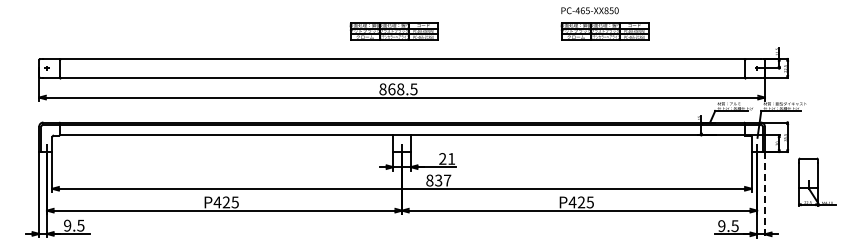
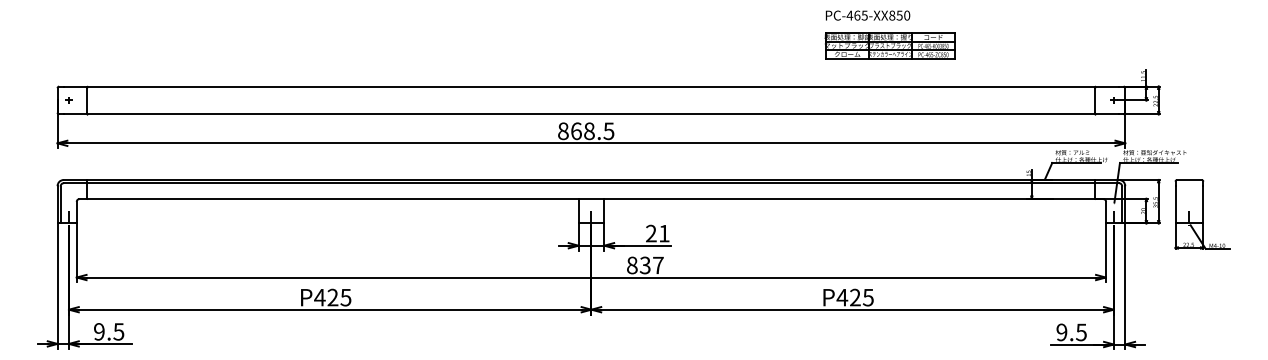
part: (393, 31) -> (578, 46), removed
part: (817, 181) -> (1202, 213), moved
line: (764, 194) -> (1124, 285), dashed -> solid

